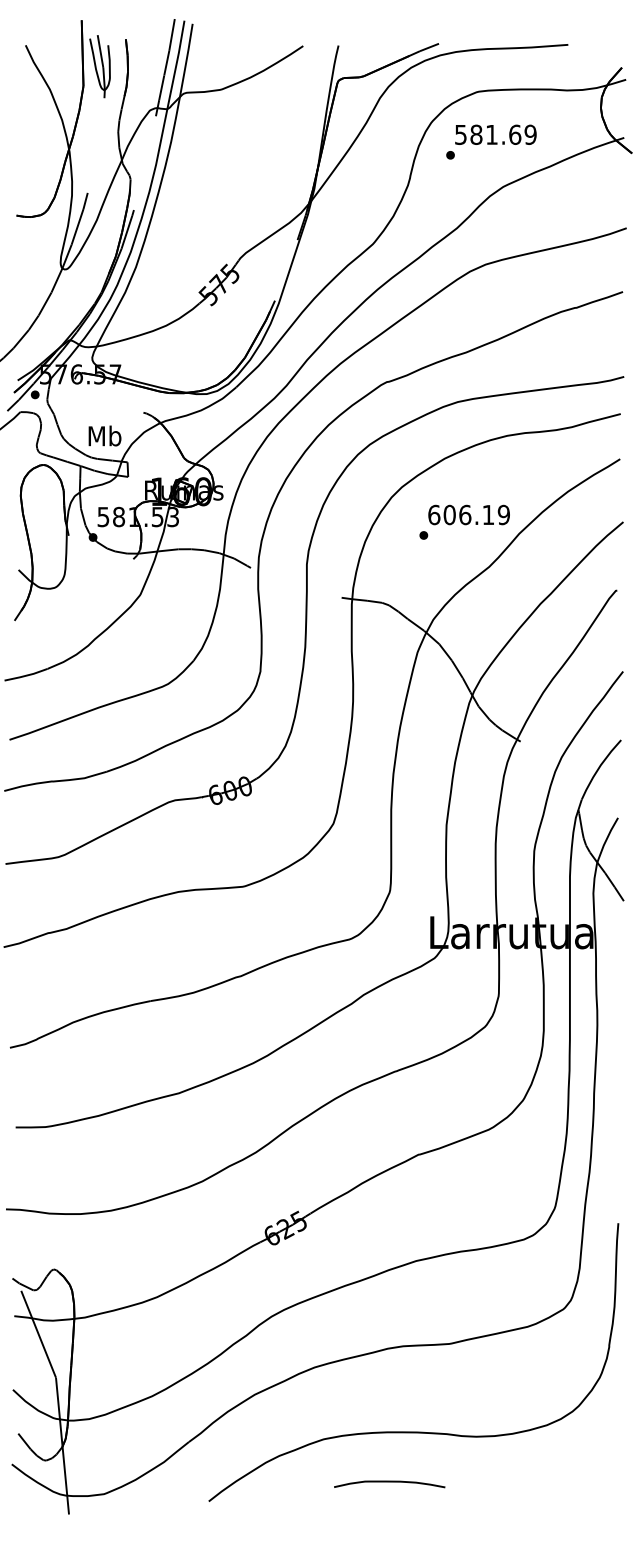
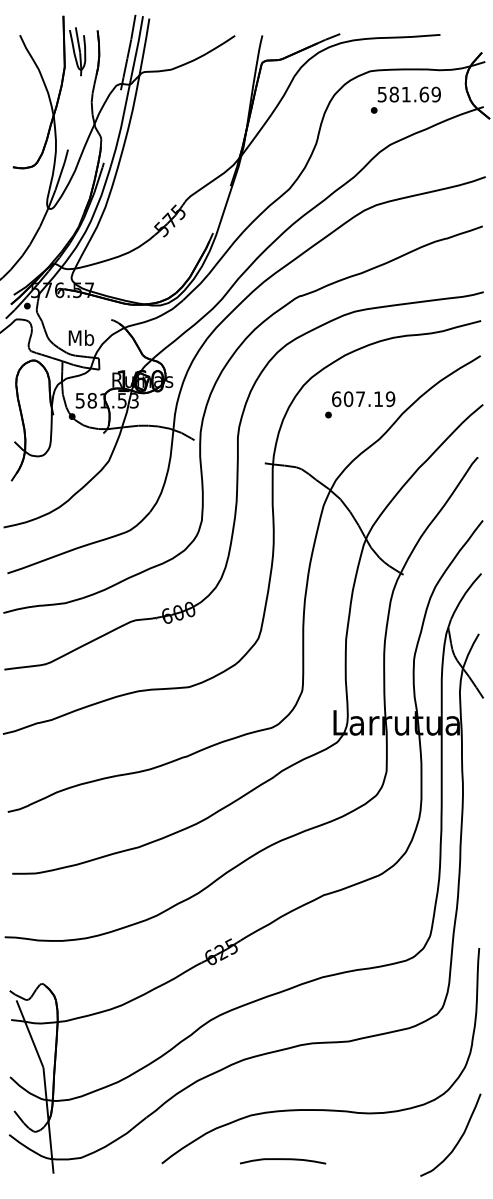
text: (490, 141) -> (405, 99), moved
text: (465, 515) -> (360, 399), 606.19 -> 607.19
curve: (592, 1469) -> (459, 1138), added
curve: (390, 1483) -> (283, 1160), moved

